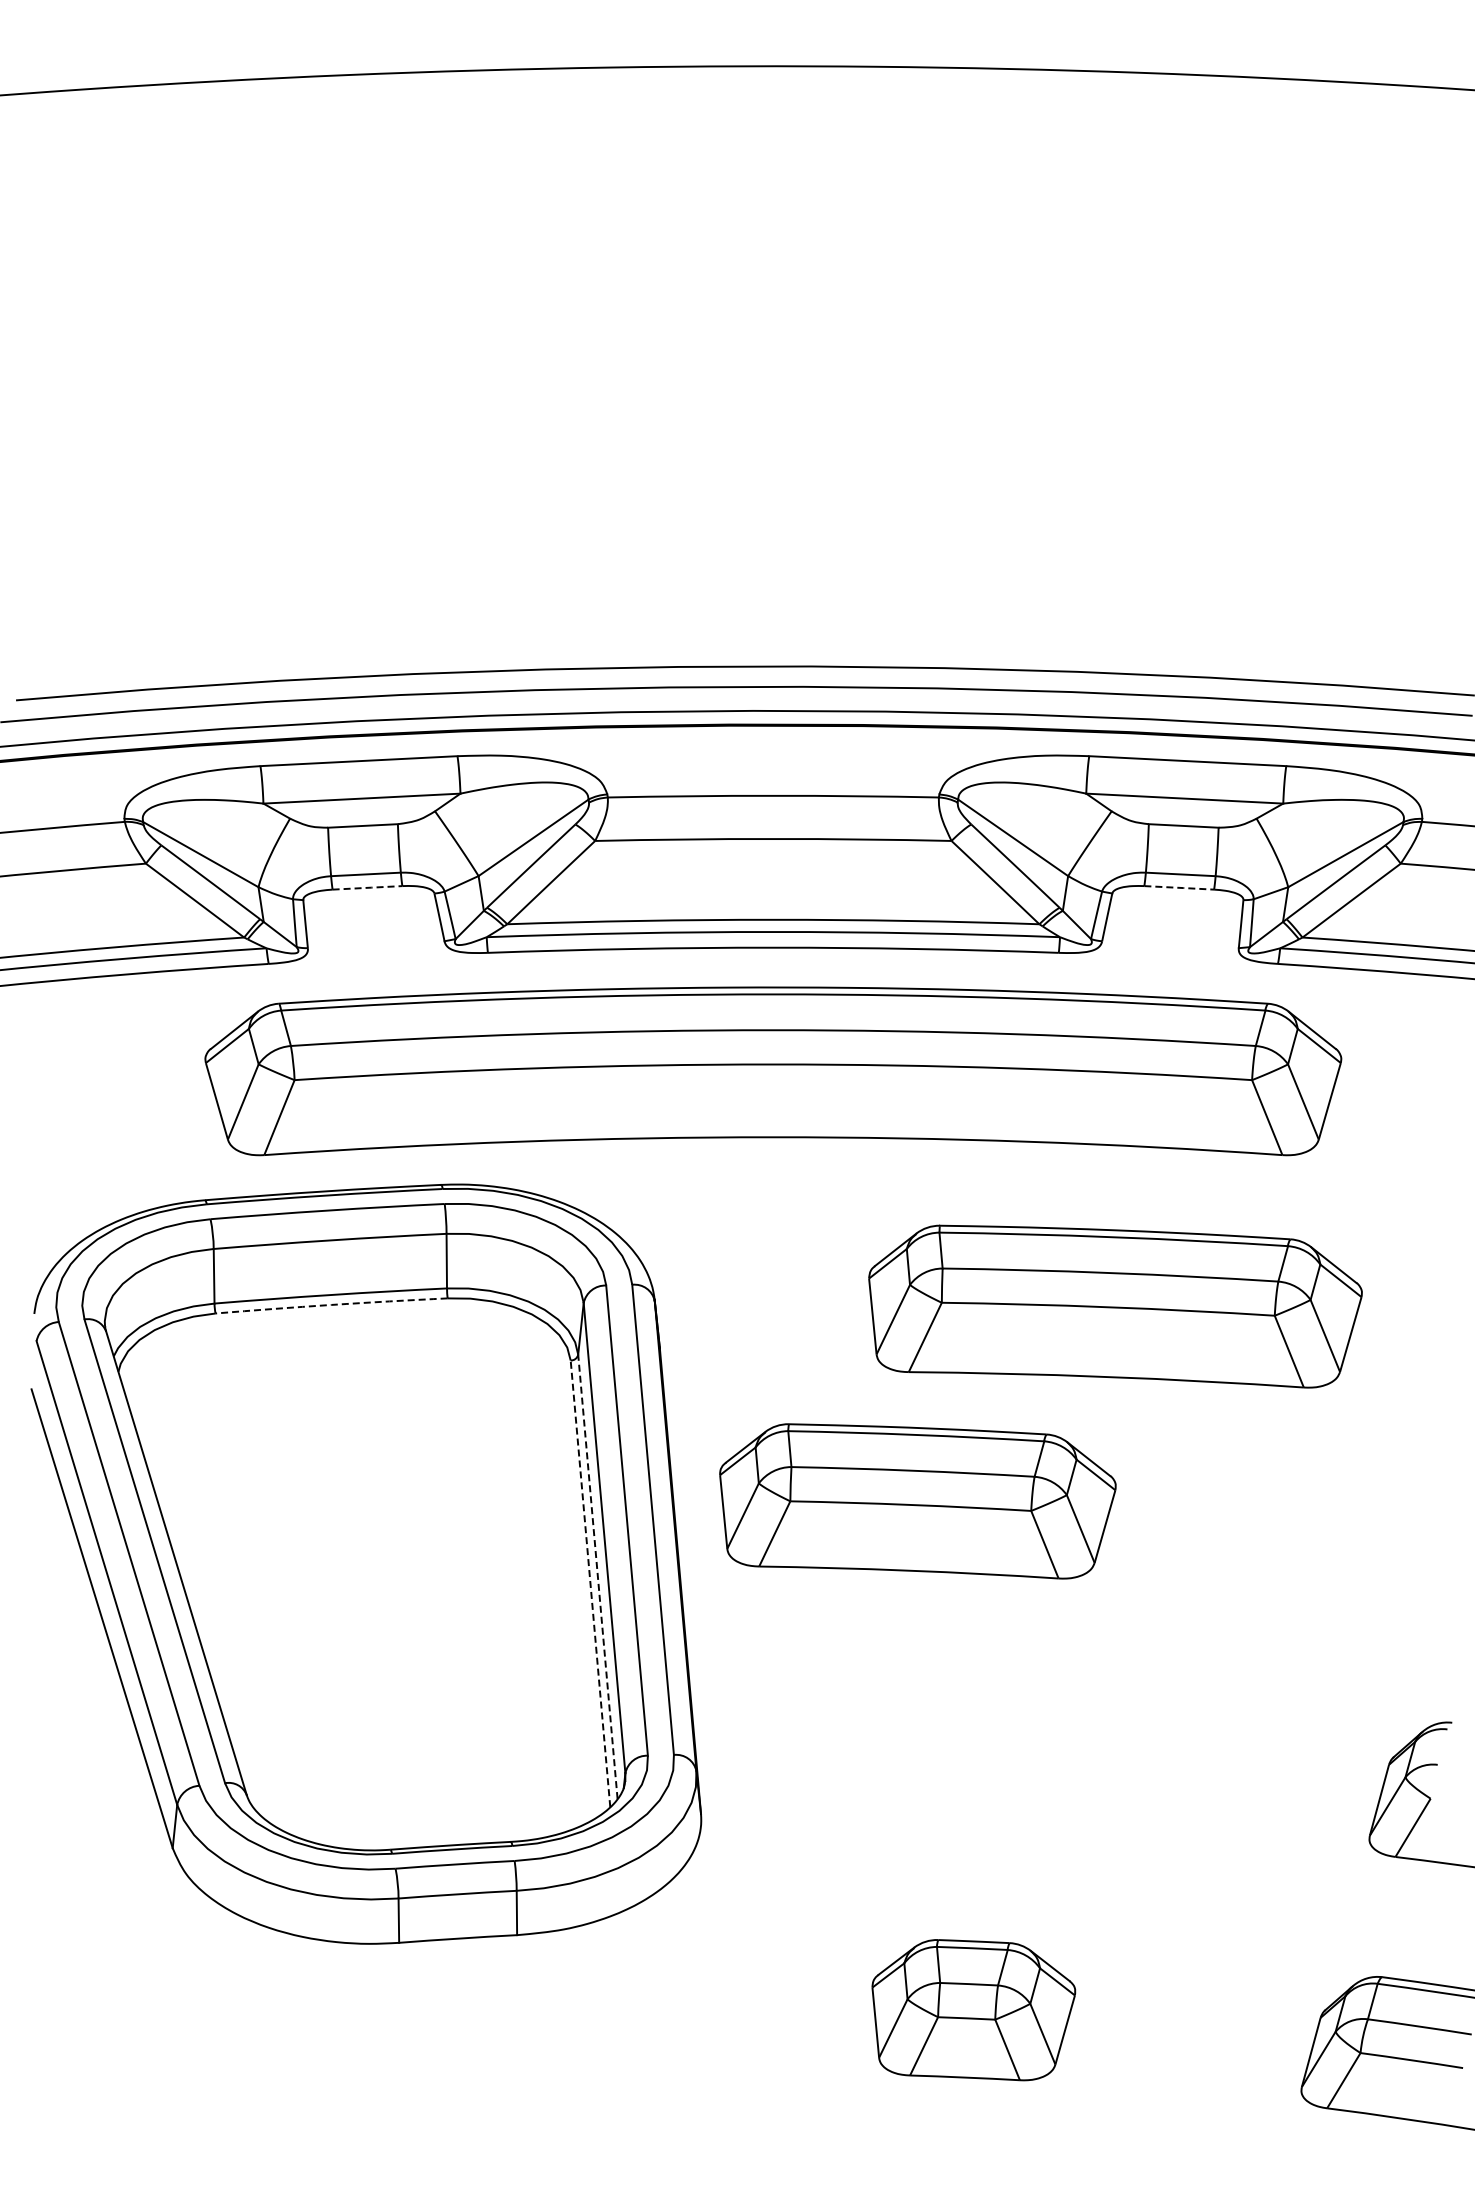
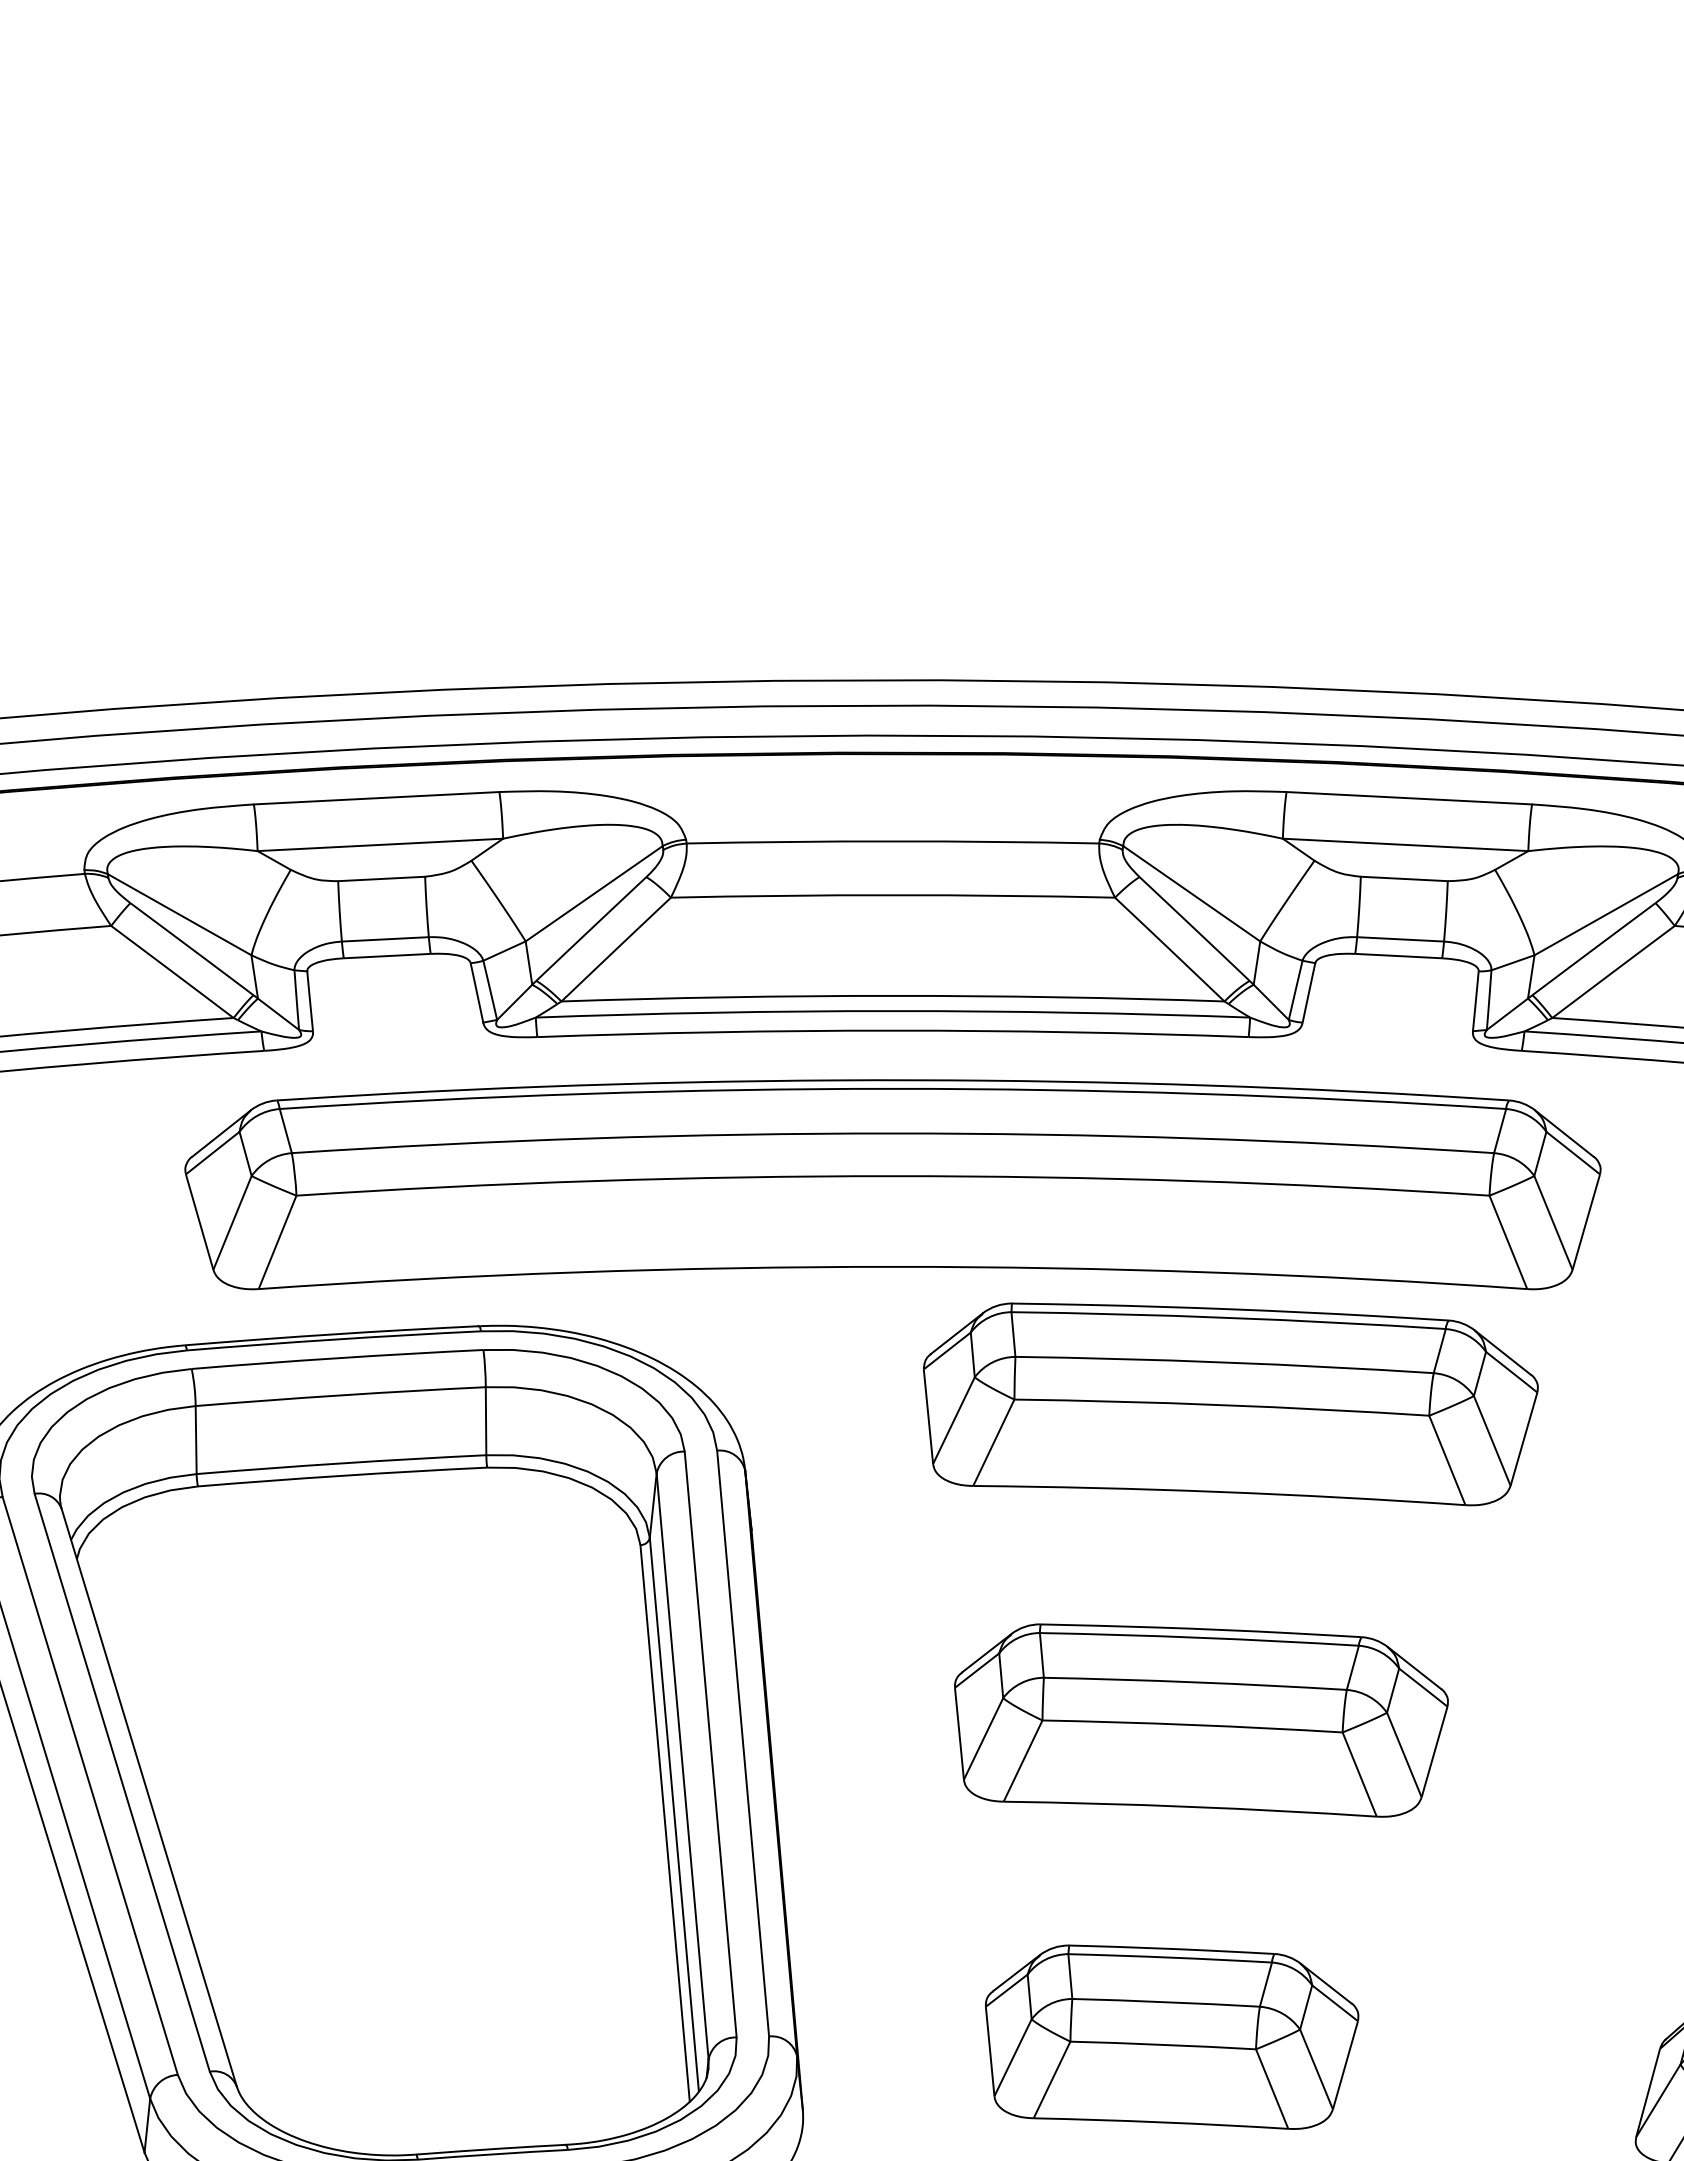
line: (367, 887) -> (387, 955), dashed -> solid
line: (1179, 887) -> (1399, 955), dashed -> solid
arc: (331, 1304) -> (342, 1475), dashed -> solid
part: (1115, 1306) -> (1230, 1404), moved
part: (917, 1501) -> (1200, 1720), moved
line: (597, 1576) -> (673, 1814), dashed -> solid
line: (590, 1583) -> (665, 1822), dashed -> solid
part: (997, 1755) -> (1172, 2037), added

